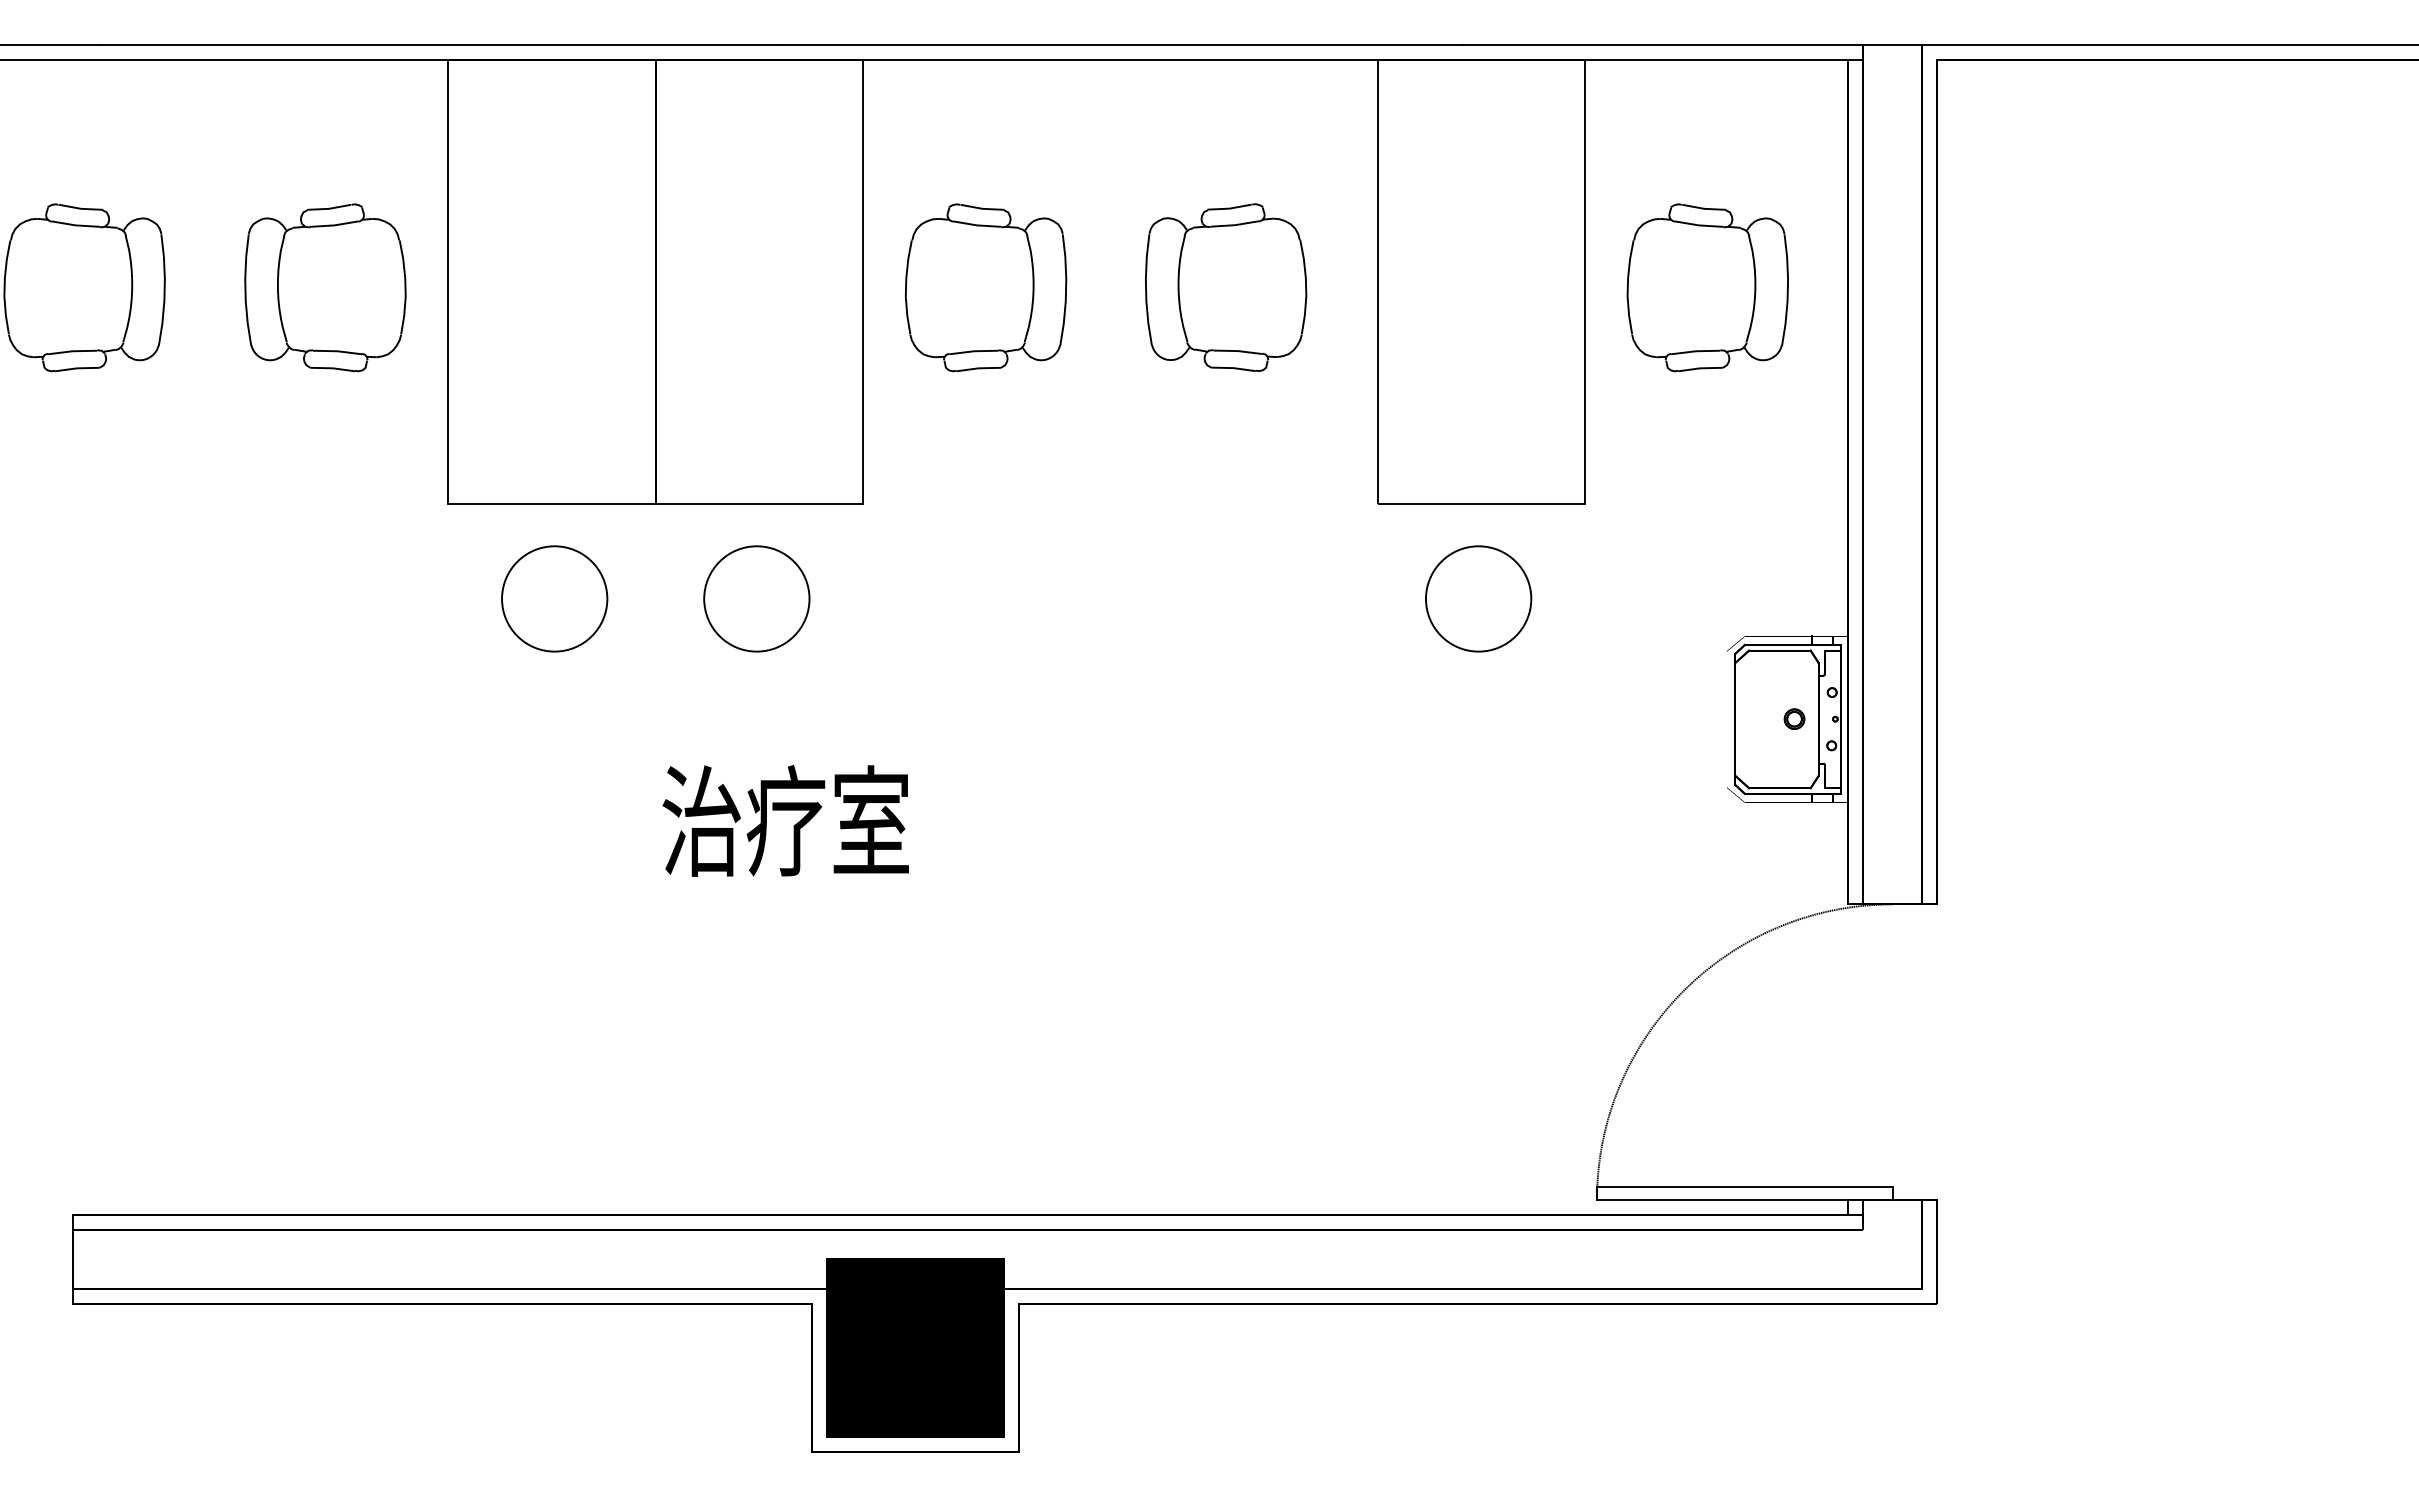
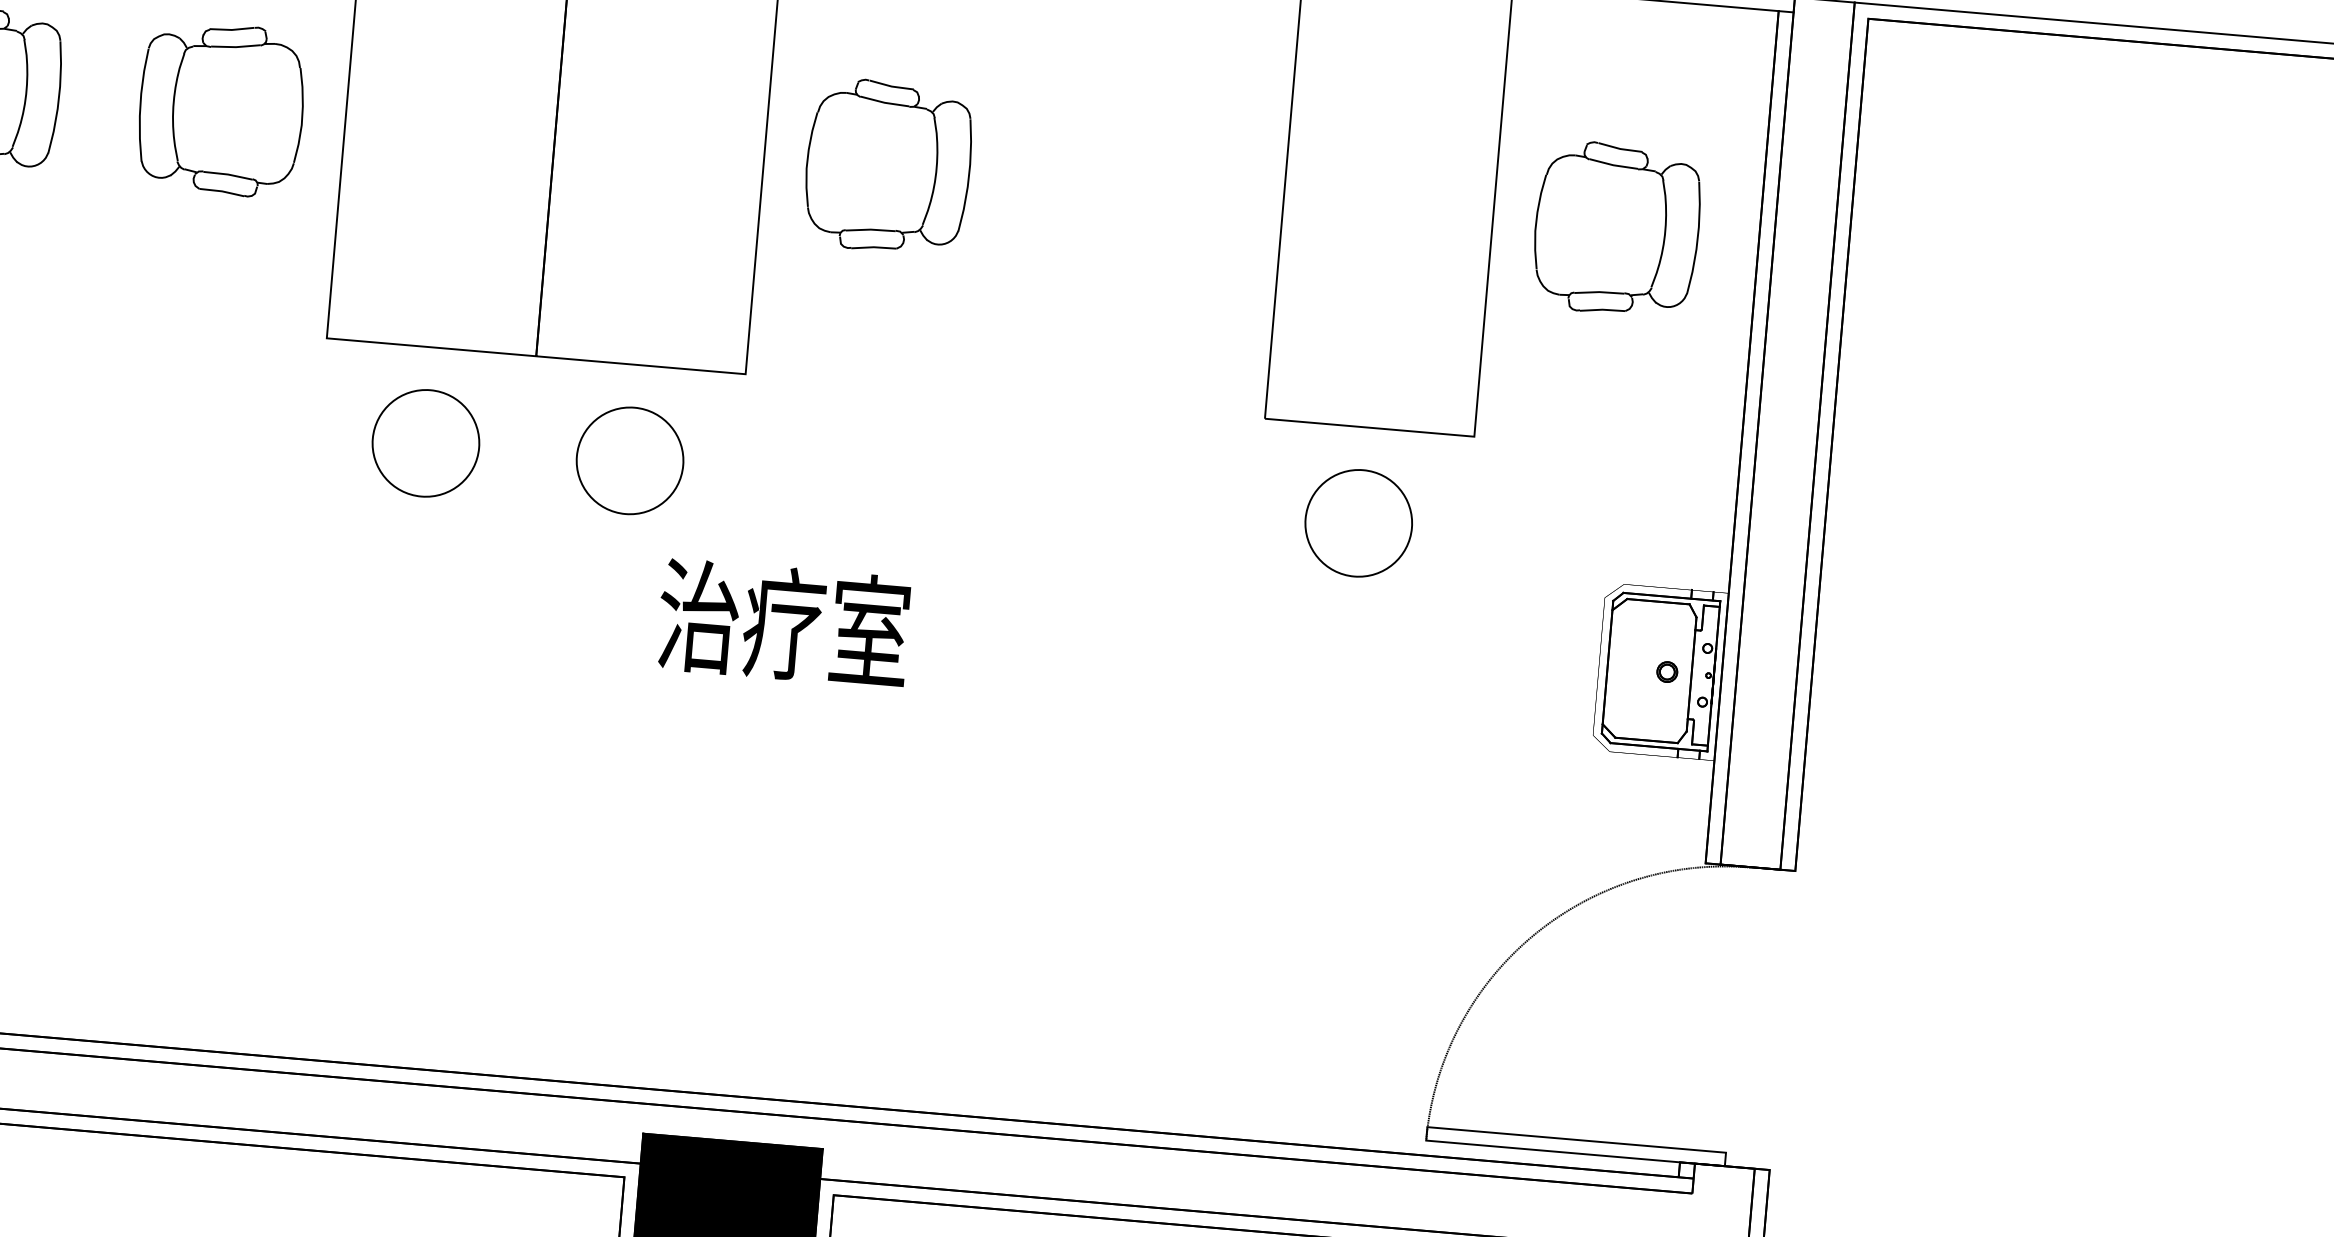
part: (1226, 287) -> (1131, 187), removed
text: (785, 820) -> (783, 623), moved

